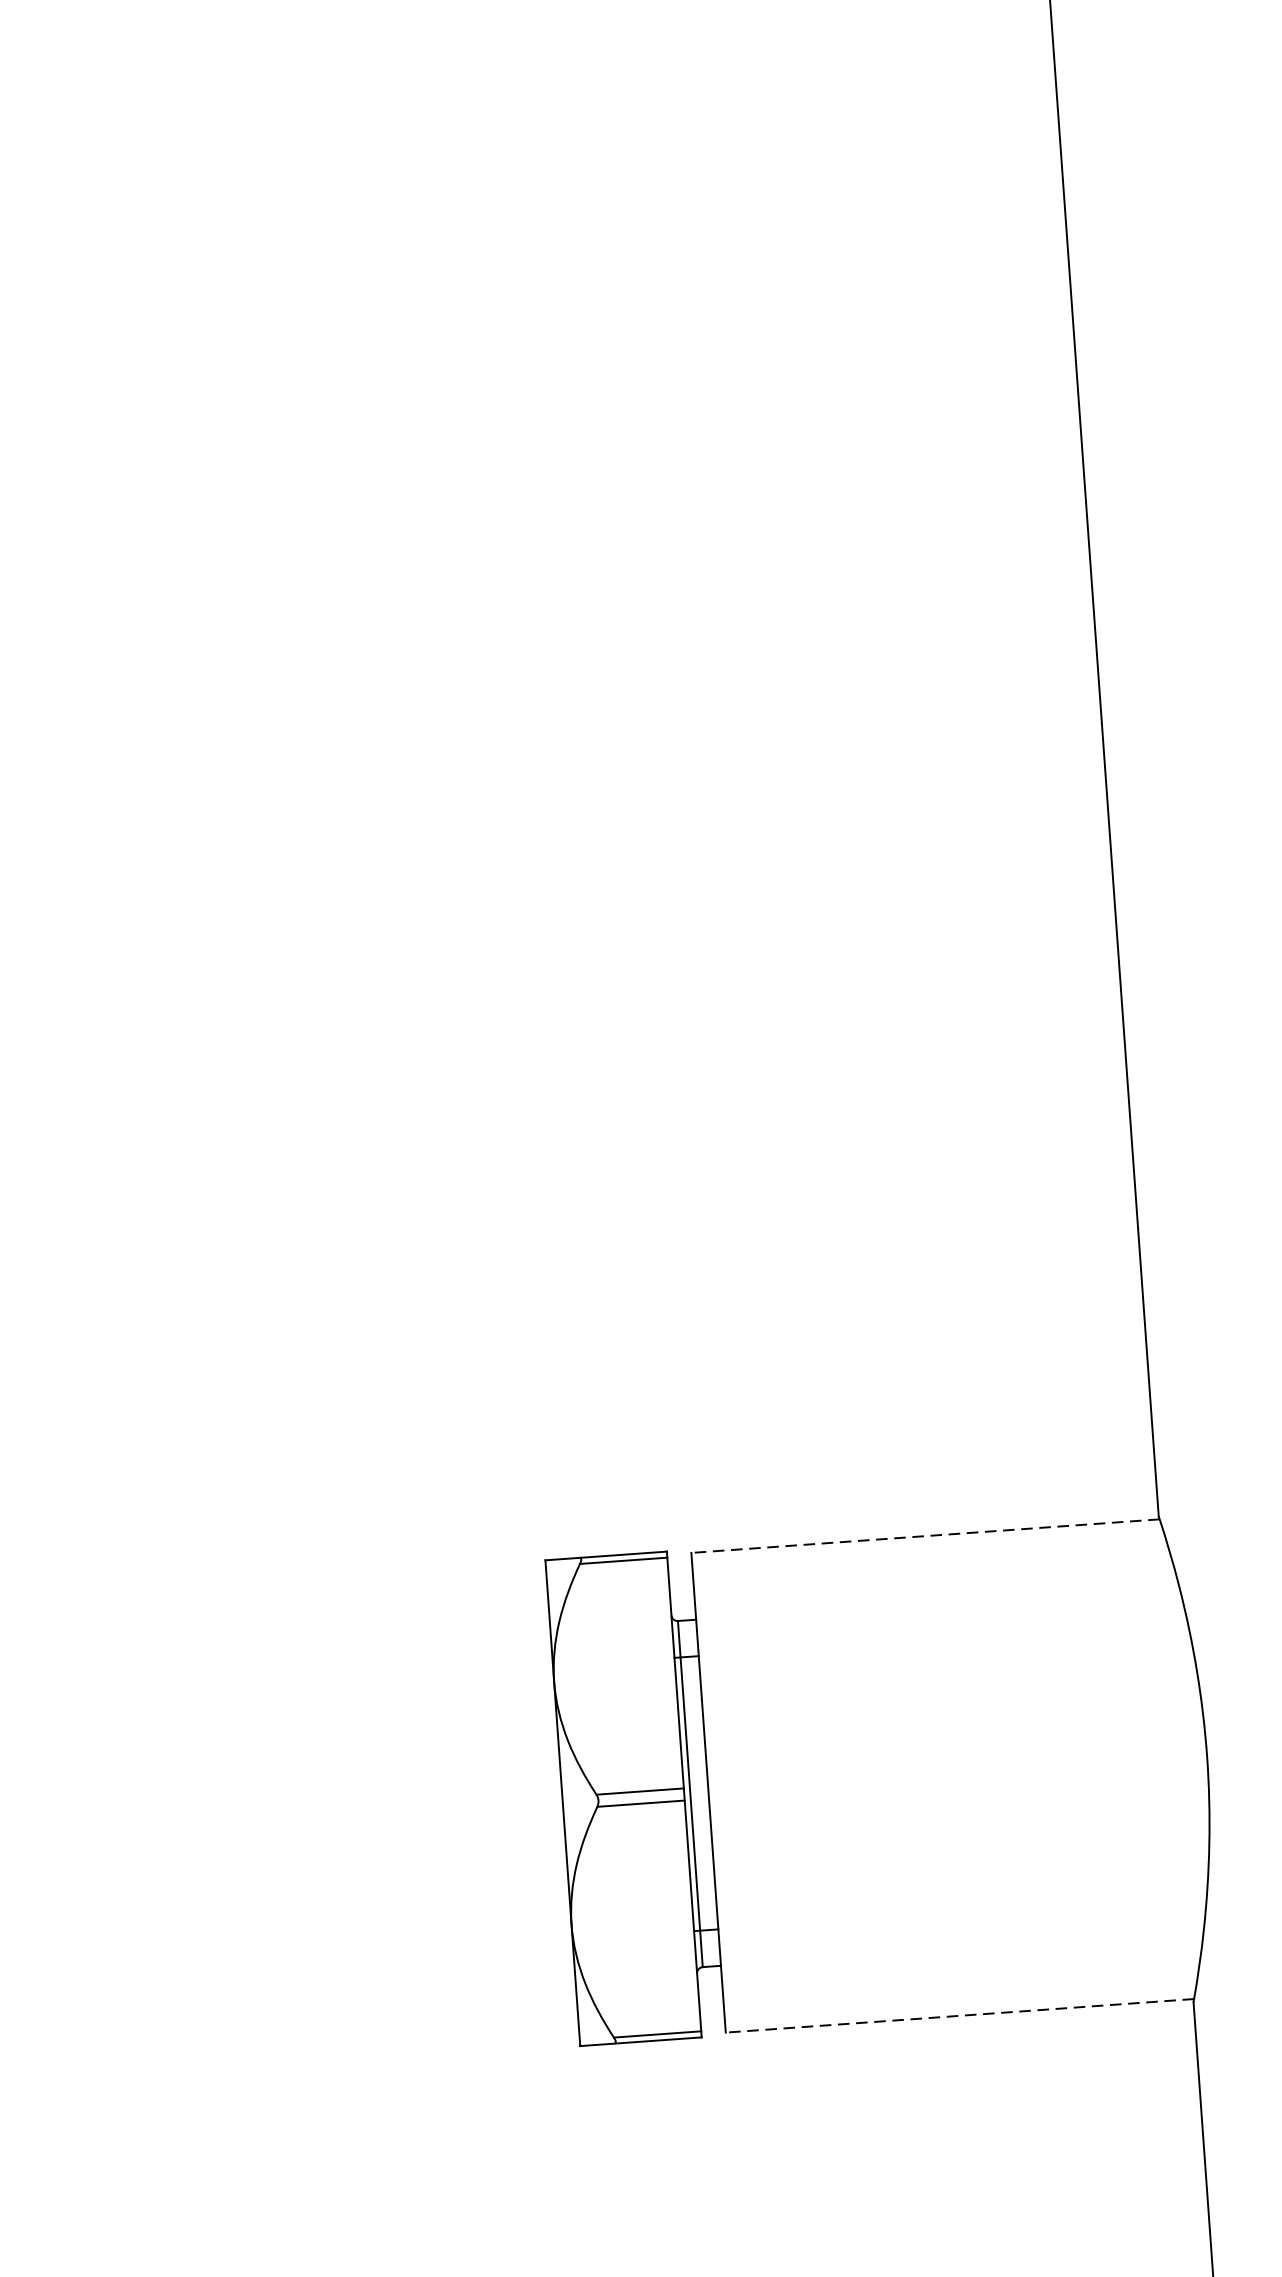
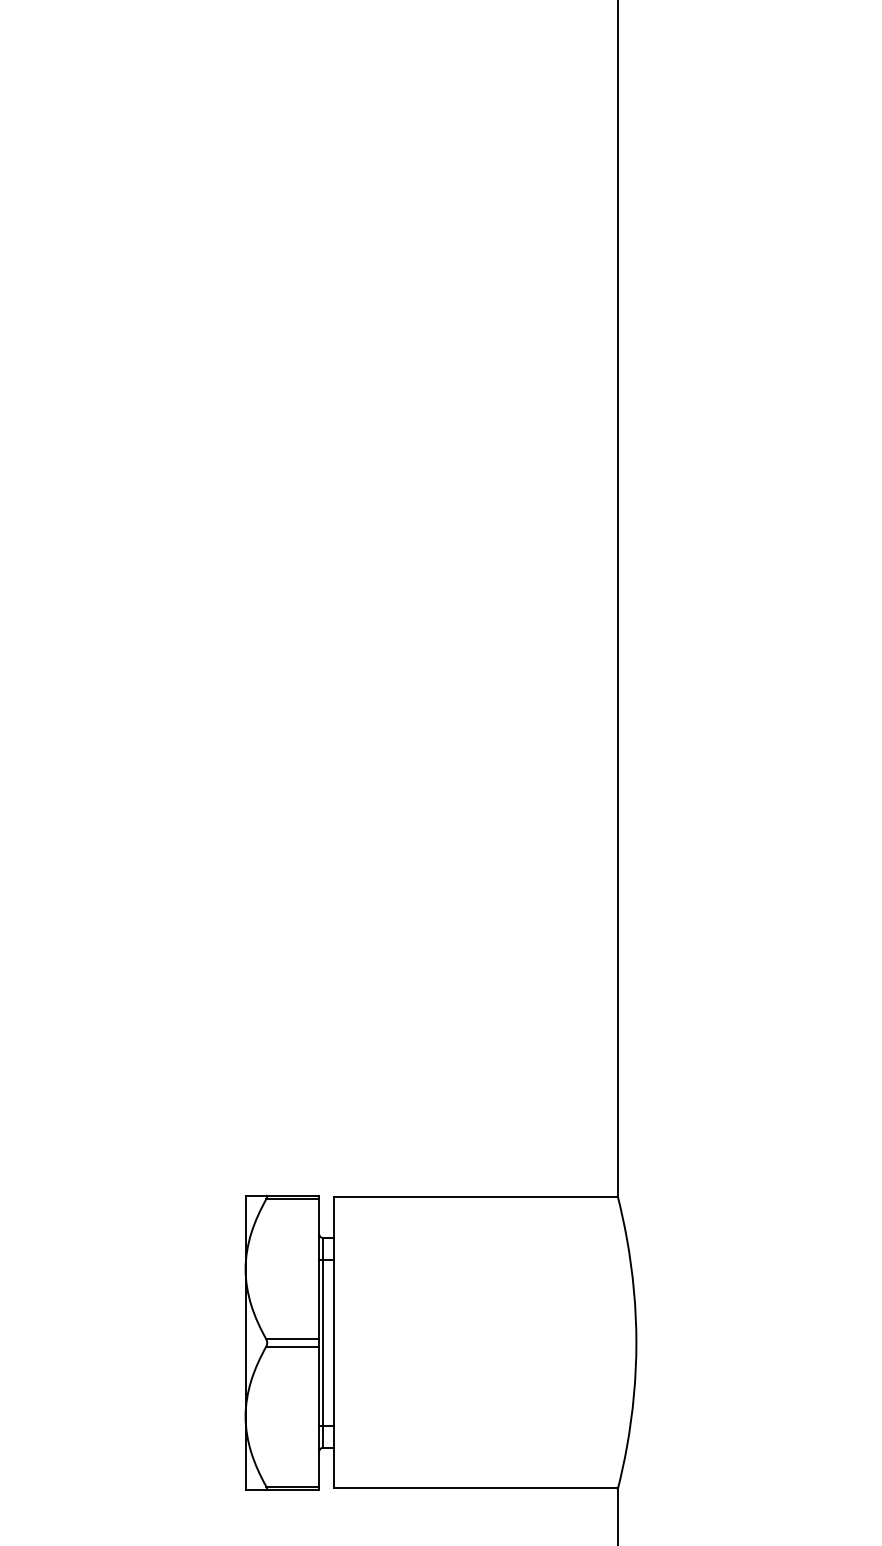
line: (924, 1536) -> (475, 1197), dashed -> solid
line: (959, 2016) -> (475, 1488), dashed -> solid

